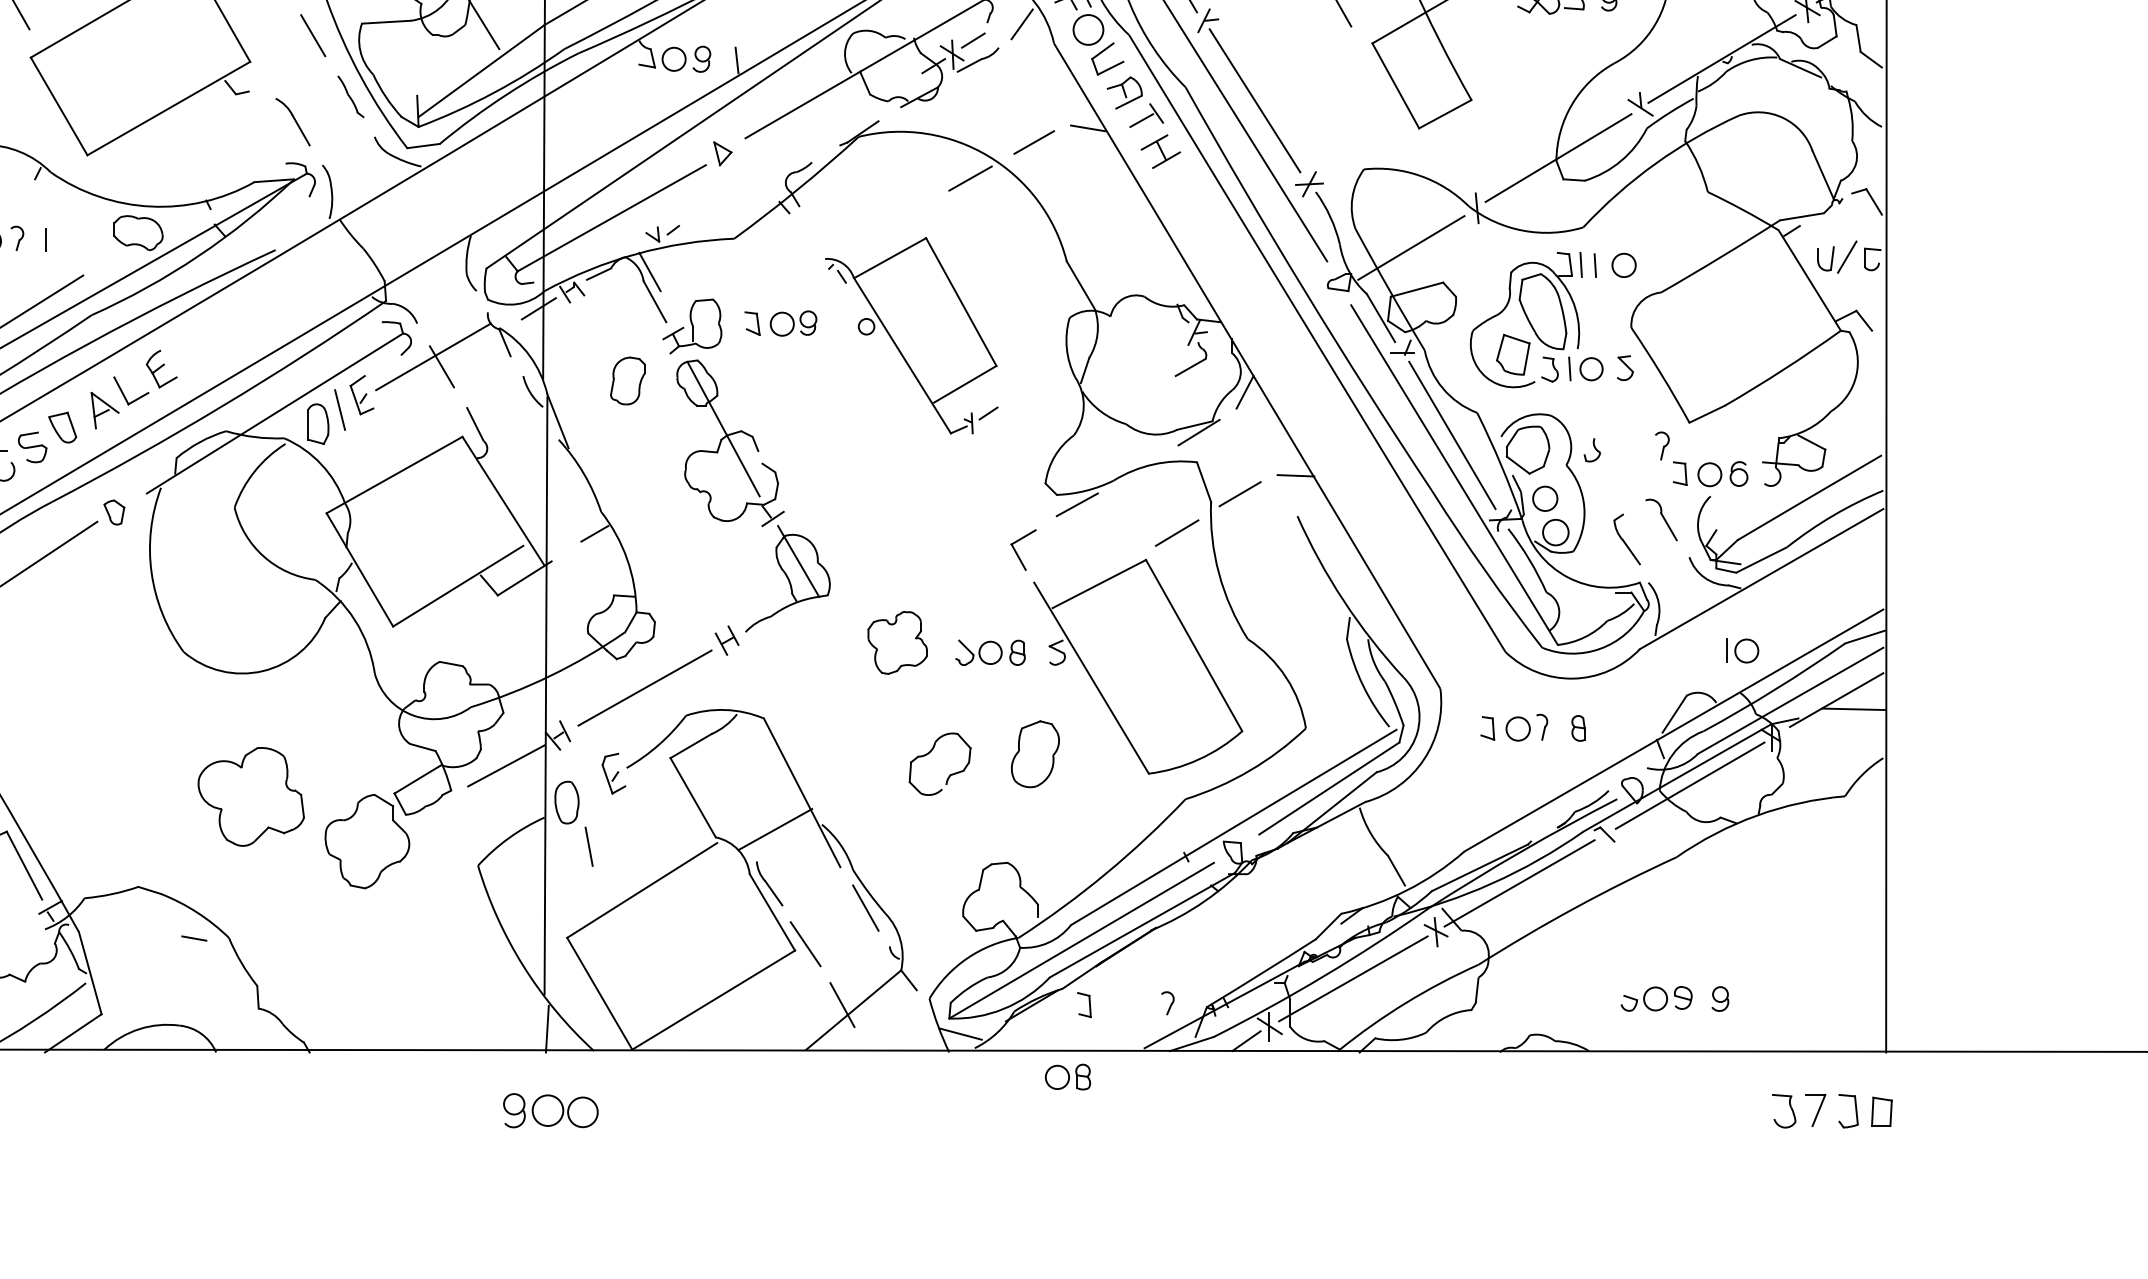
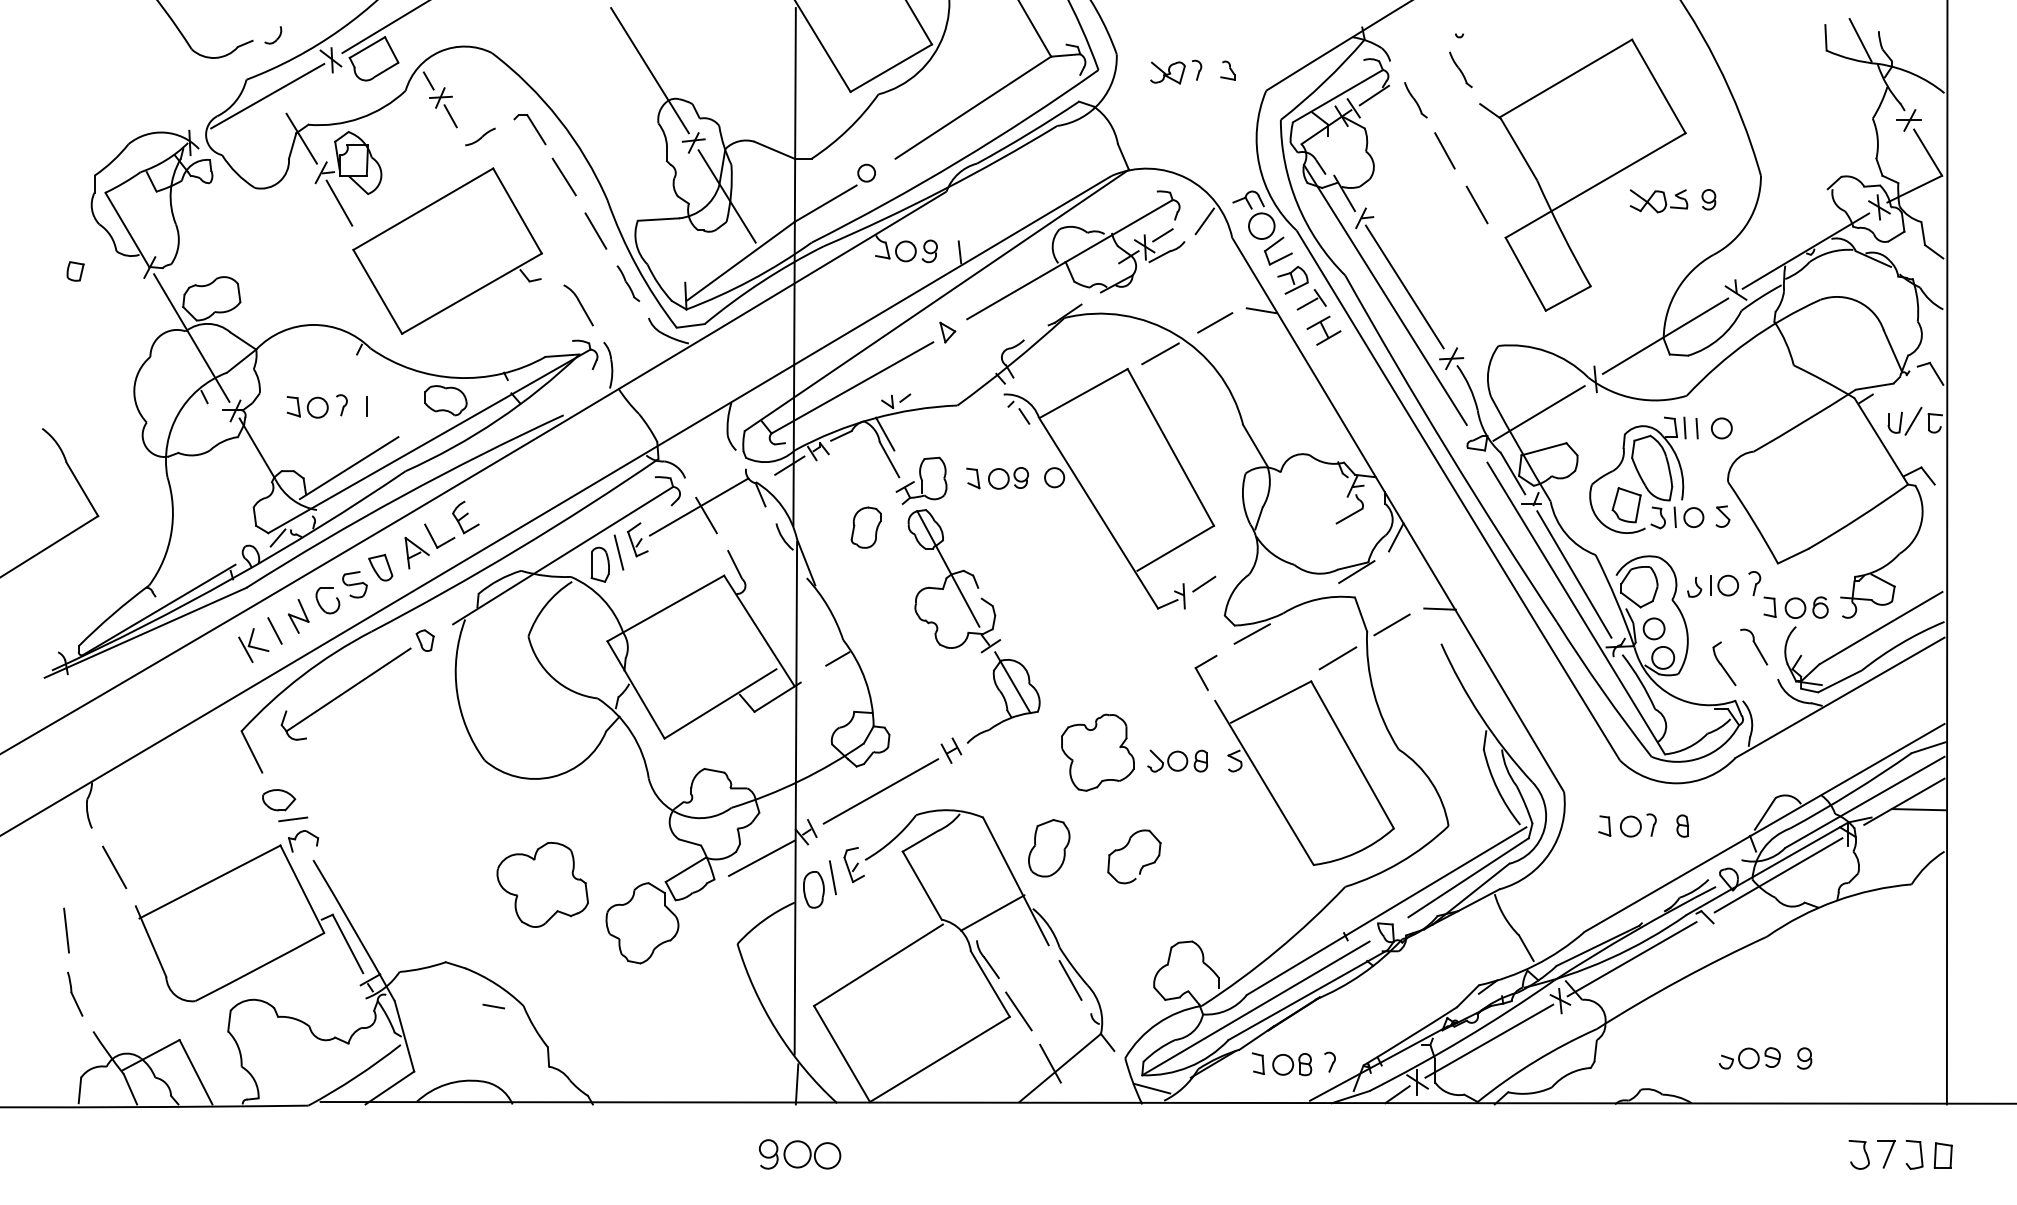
part: (911, 335) -> (1109, 488), size x1.43
part: (897, 642) -> (1097, 752), size x1.43
part: (1742, 650) -> (1724, 585), moved
part: (1035, 754) -> (1049, 848), moved
line: (588, 846) -> (832, 877), moved
part: (1068, 1077) -> (1292, 1064), moved

